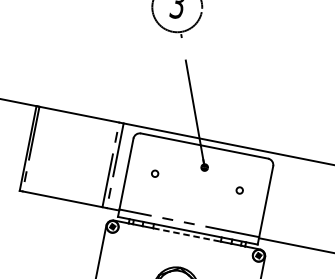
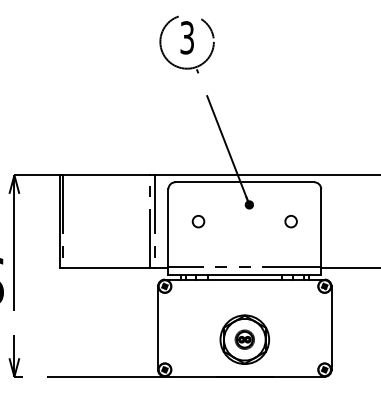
circle: (155, 173) -> (198, 221), size x1.67
circle: (239, 190) -> (290, 221), size x1.67
line: (187, 235) -> (245, 279), dashed -> solid

